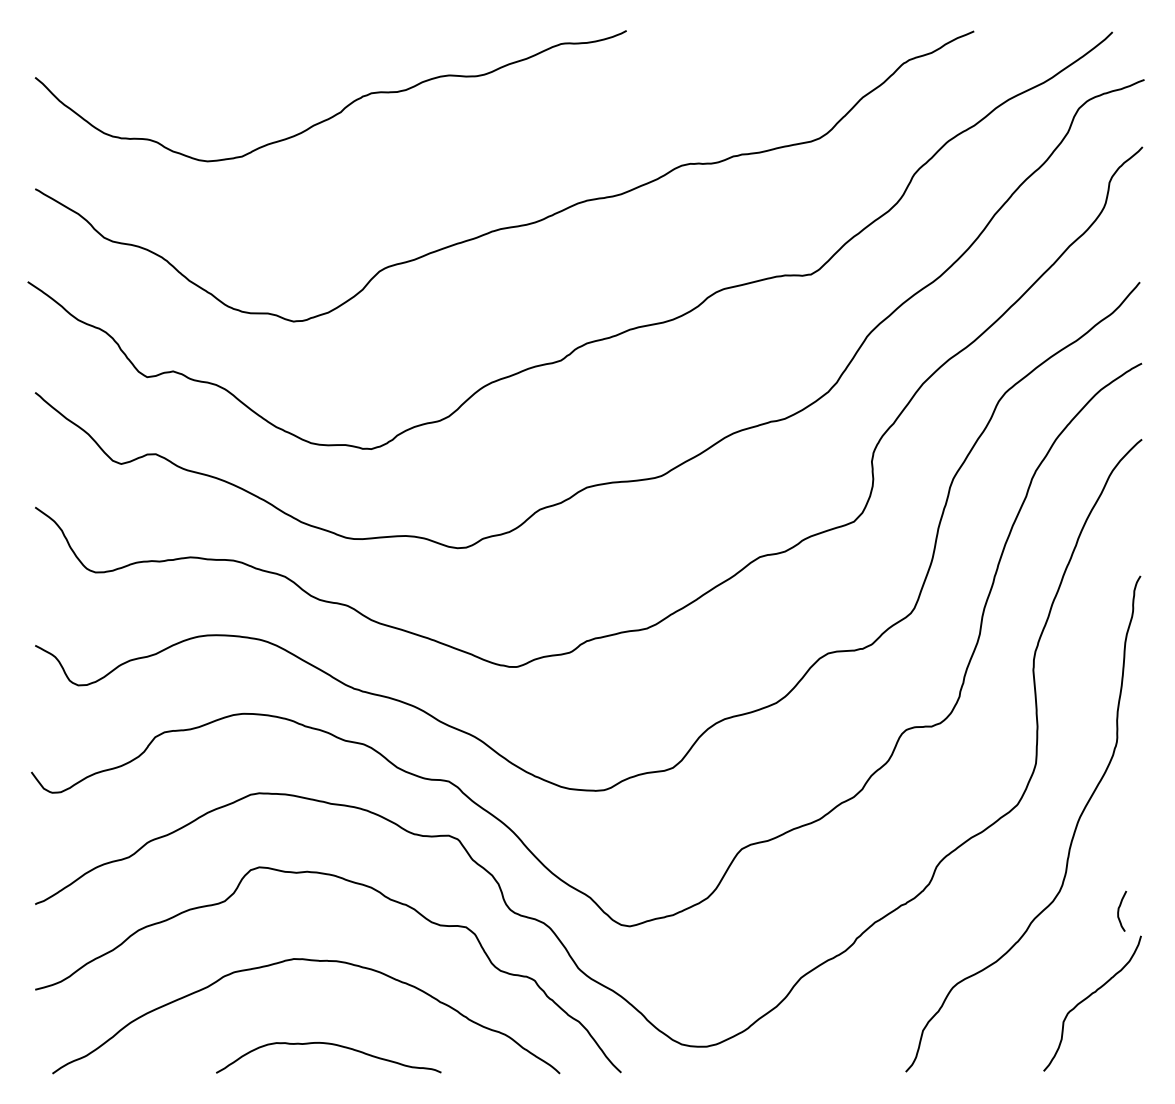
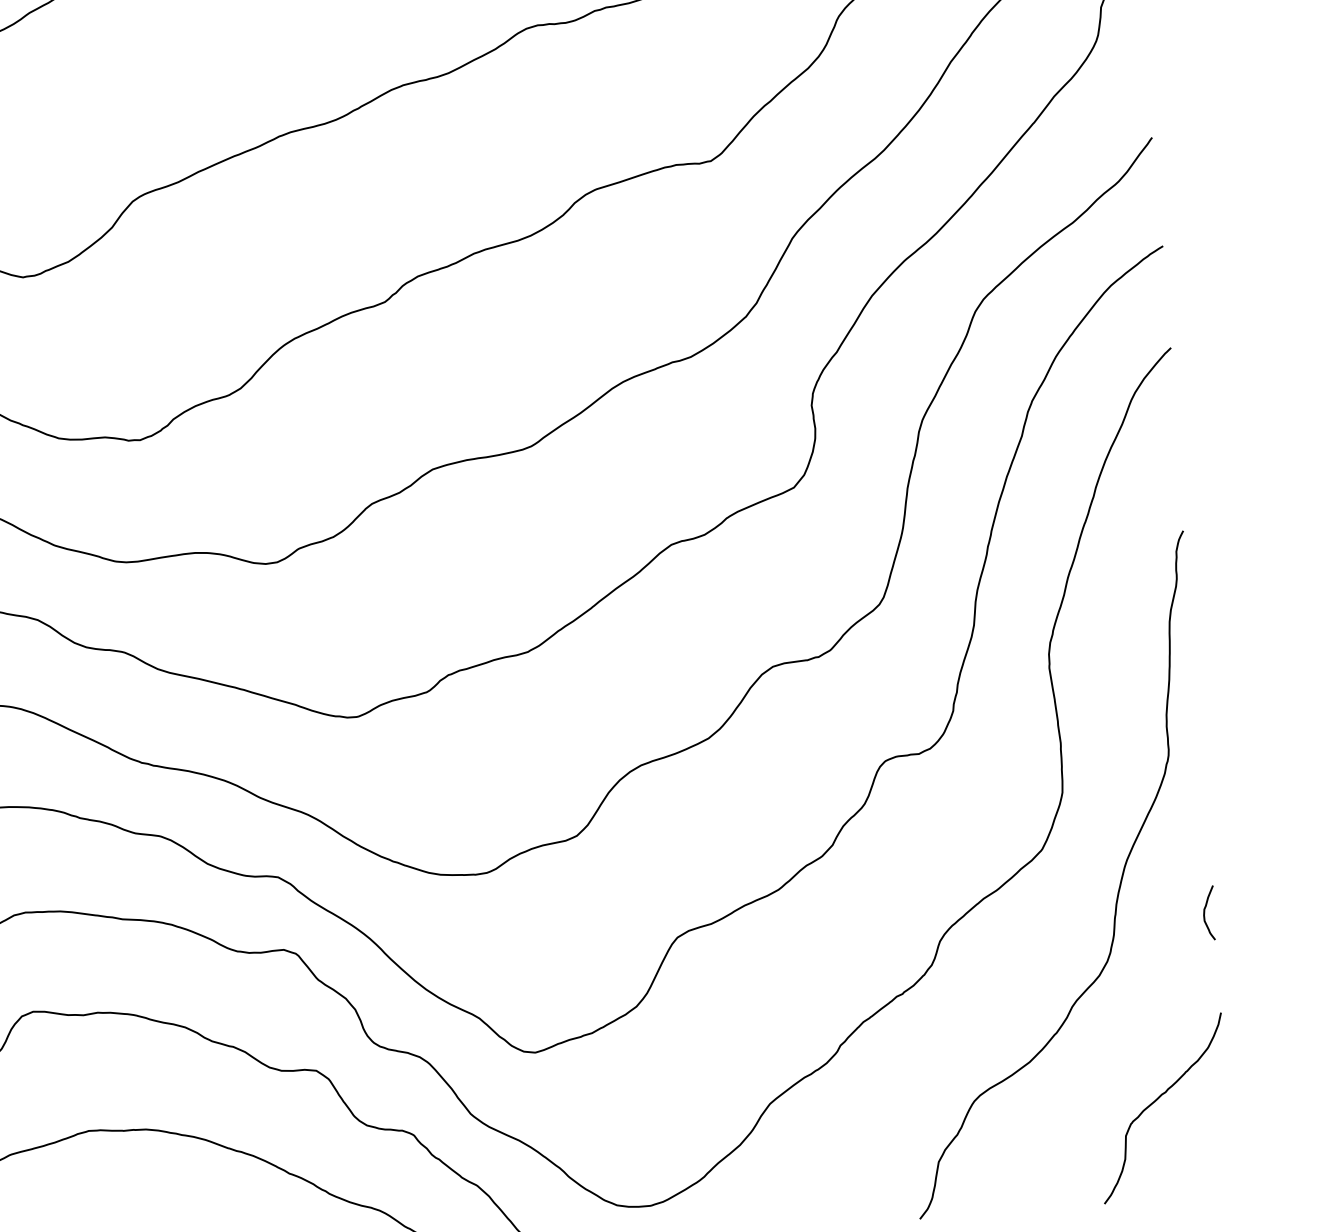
curve: (1119, 910) -> (1205, 912), moved

